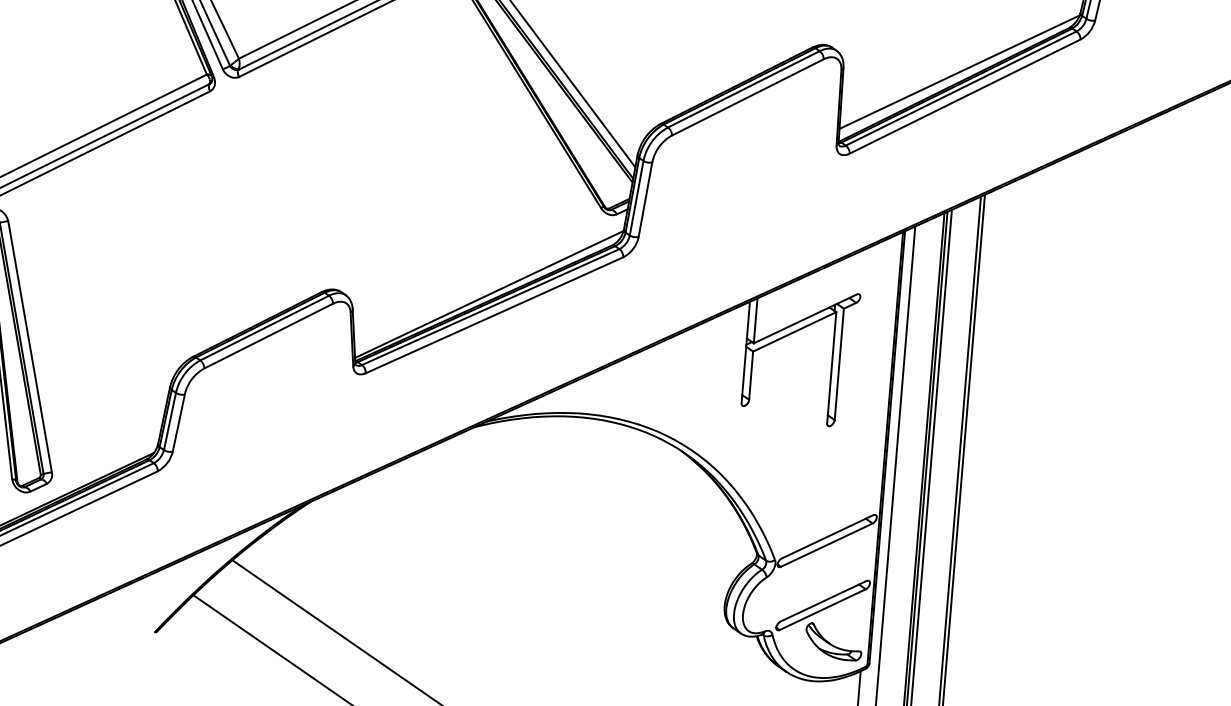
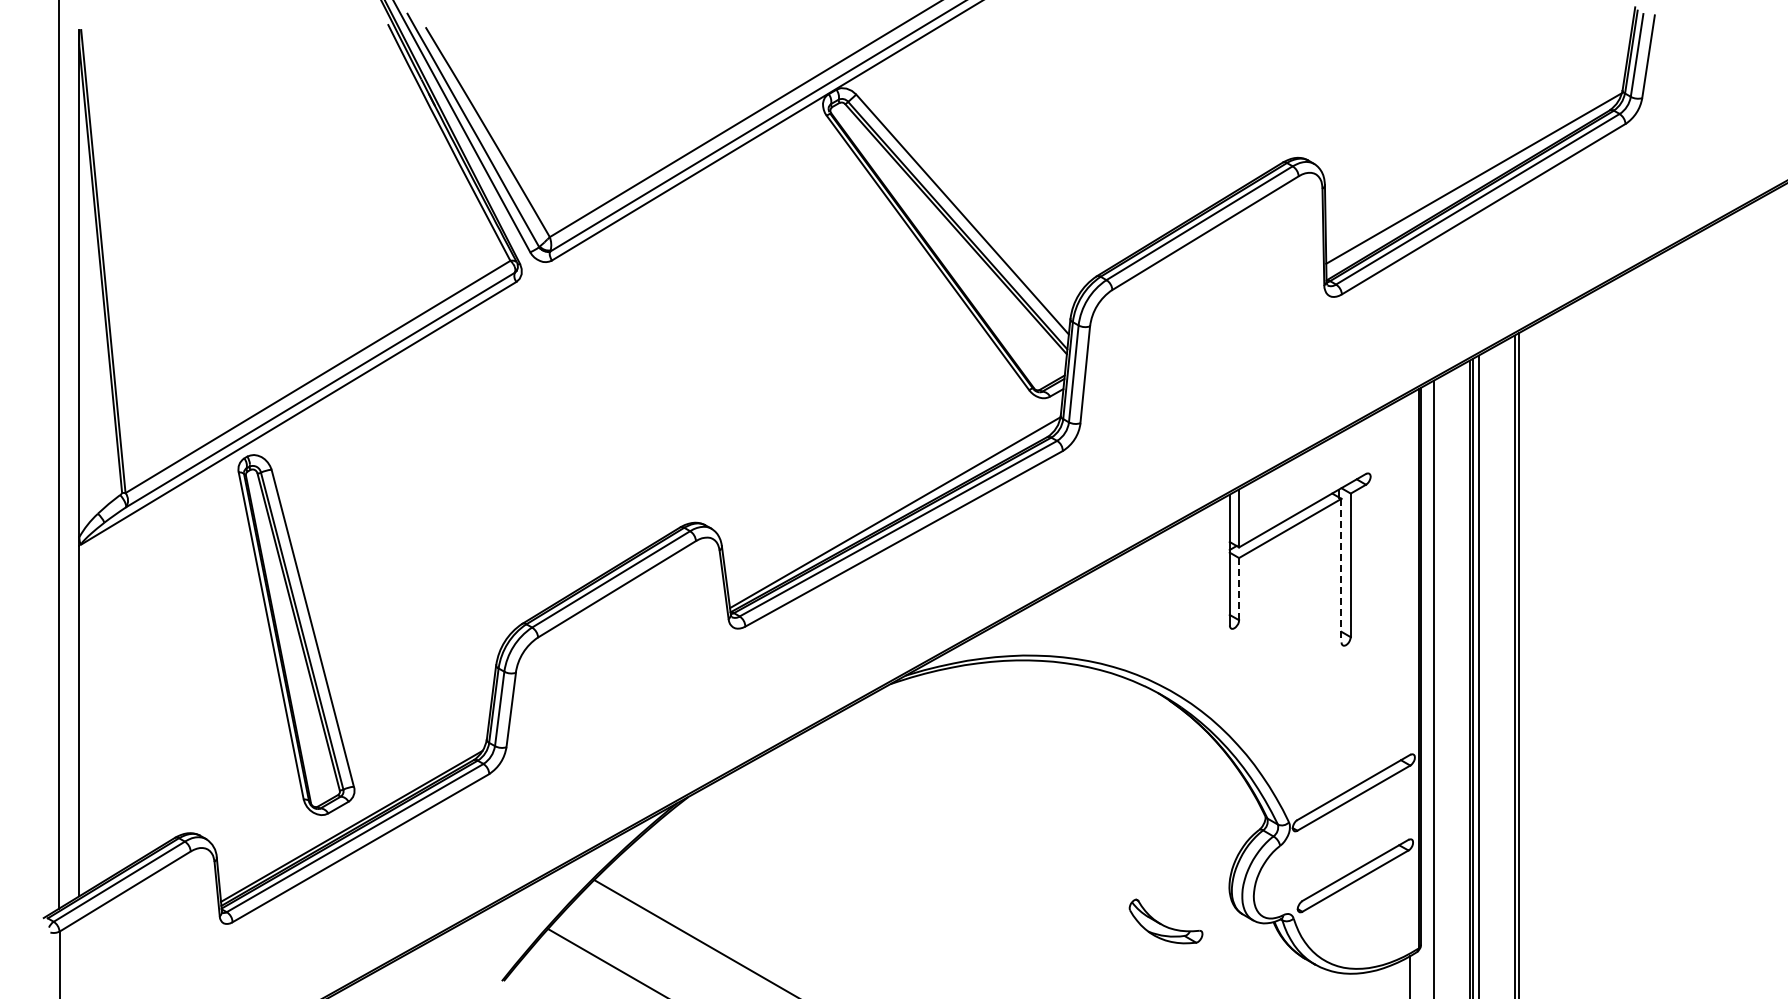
line: (831, 367) -> (1341, 570), solid -> dashed
line: (751, 376) -> (1239, 589), solid -> dashed
part: (833, 642) -> (1165, 921), moved

